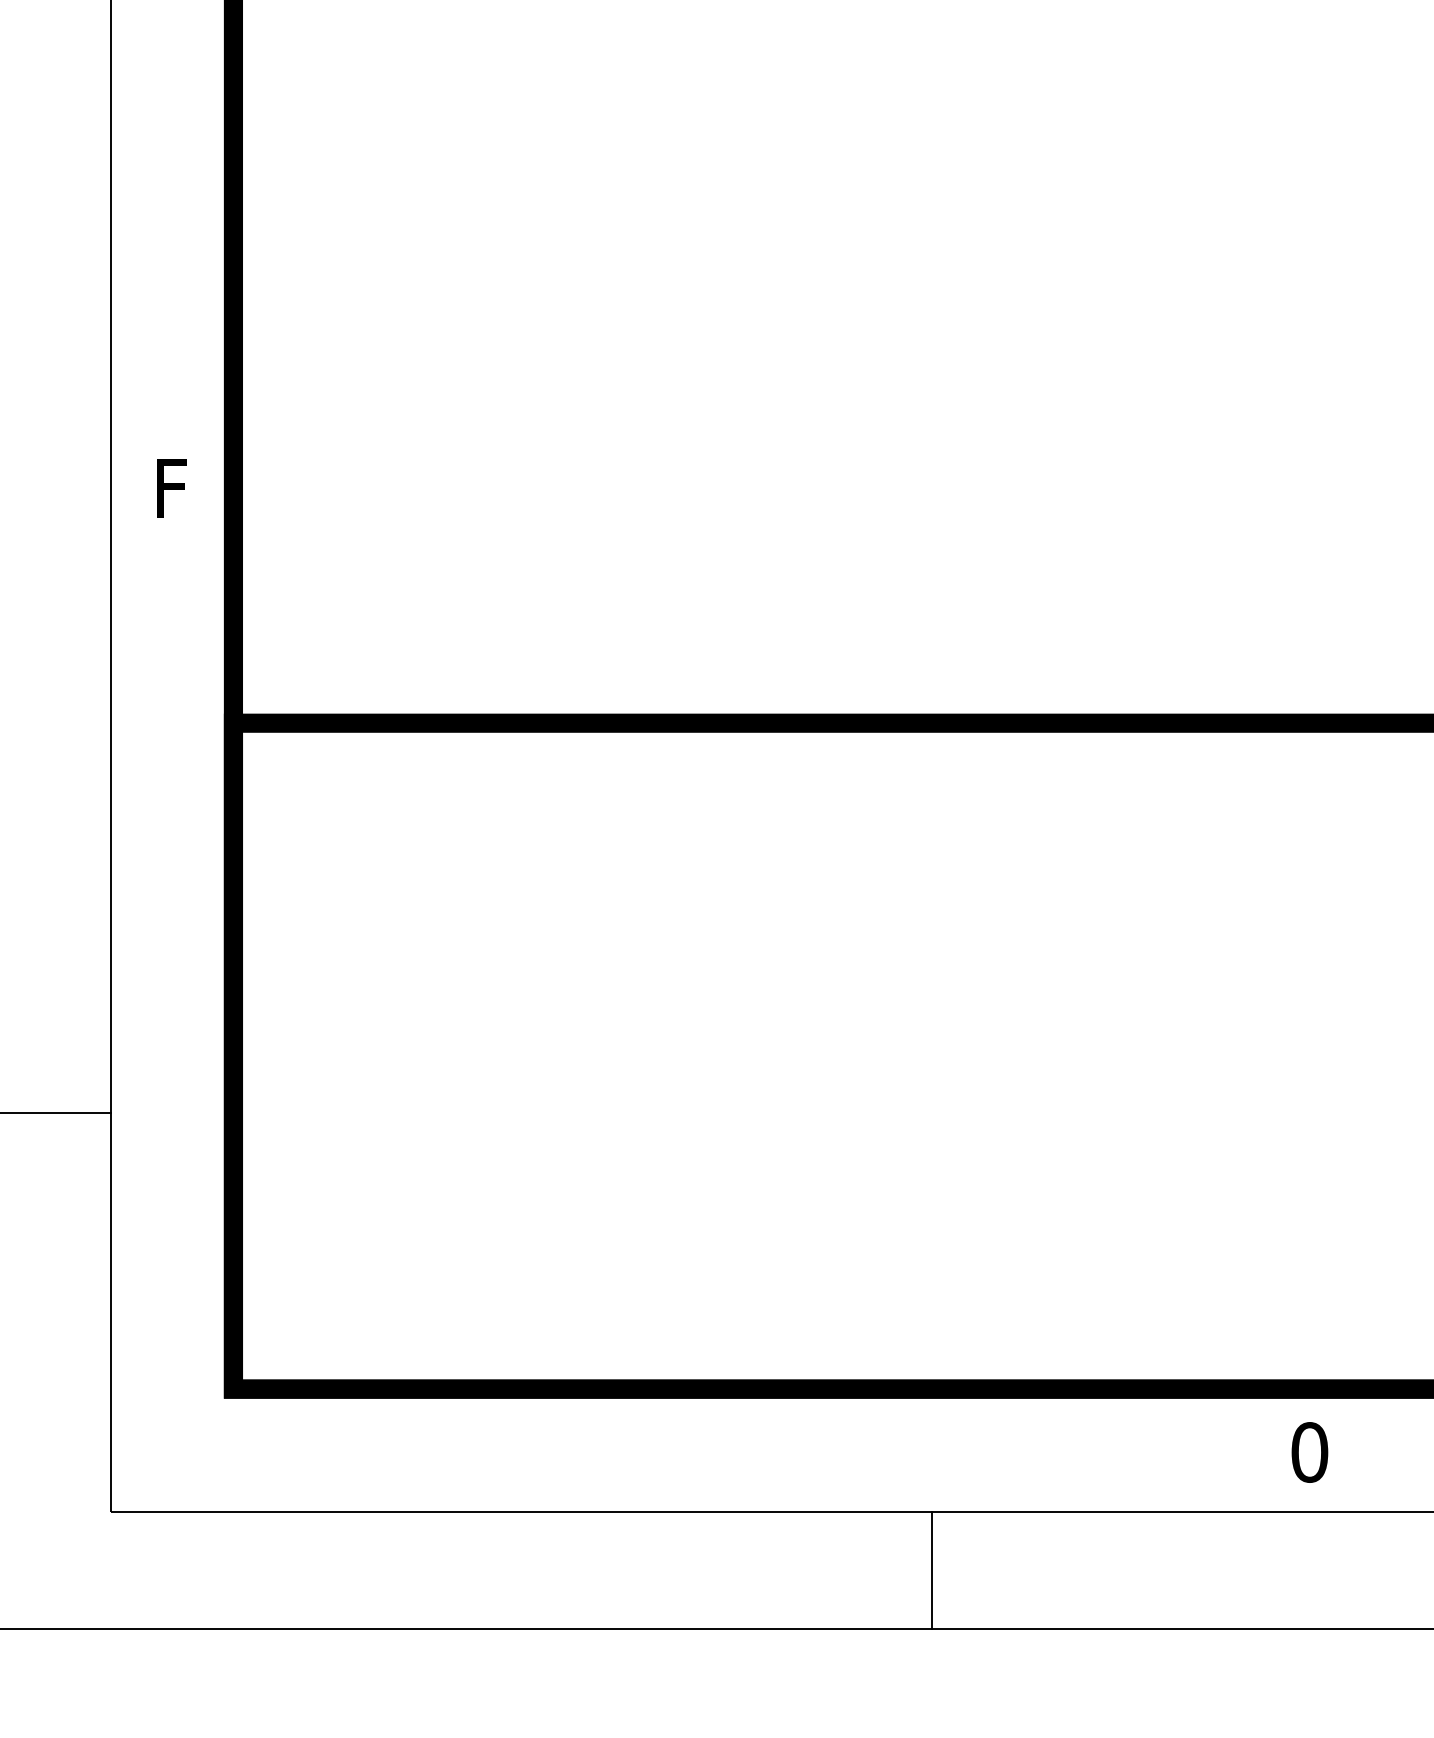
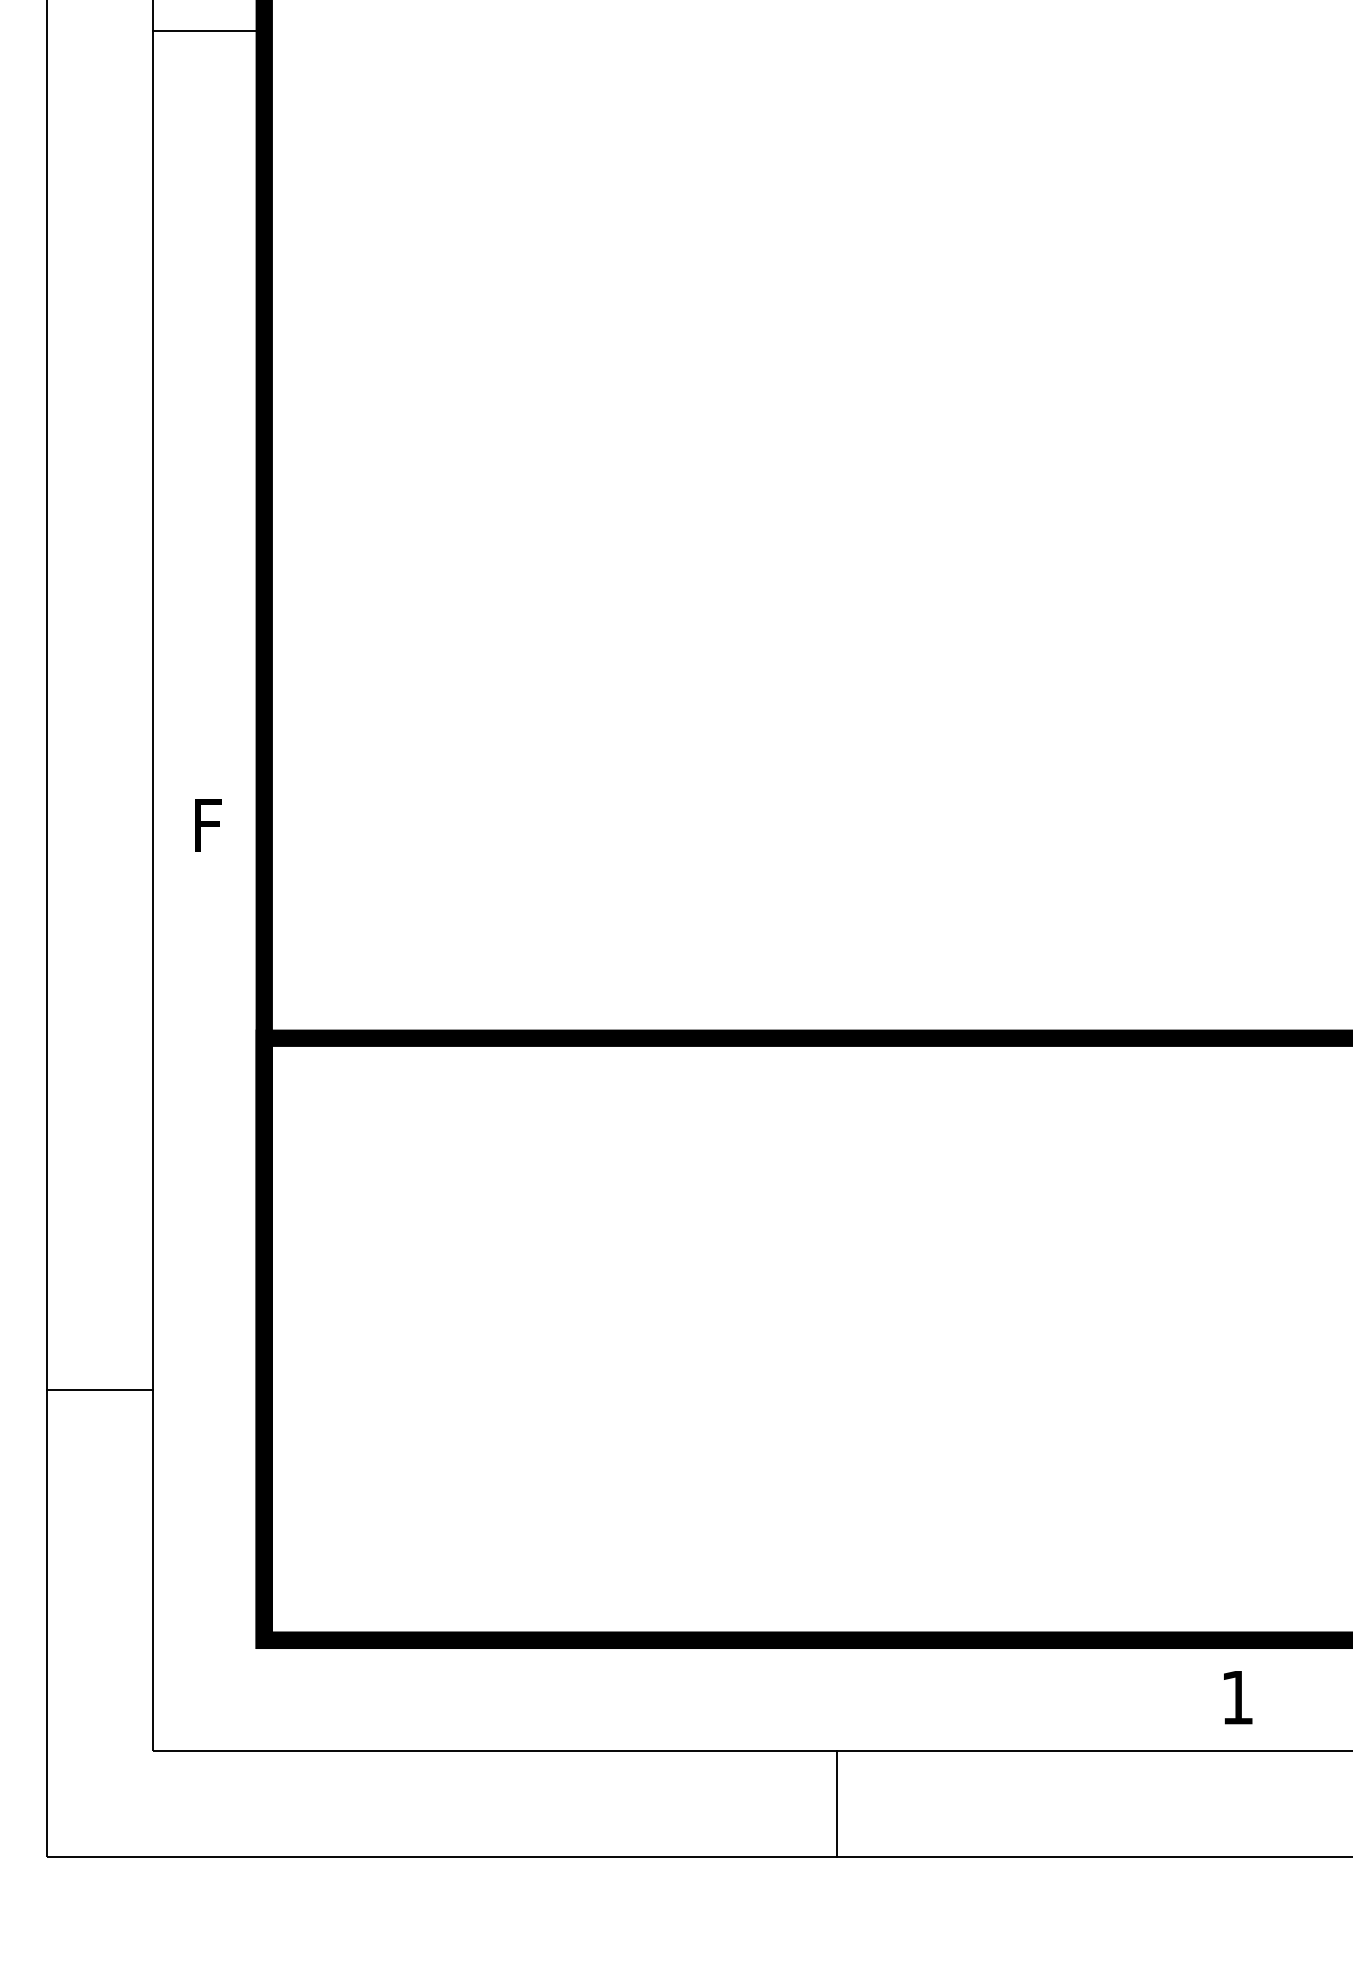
text: (1309, 1452) -> (1237, 1697), 0 -> 1
line: (931, 1570) -> (837, 1804), moved

